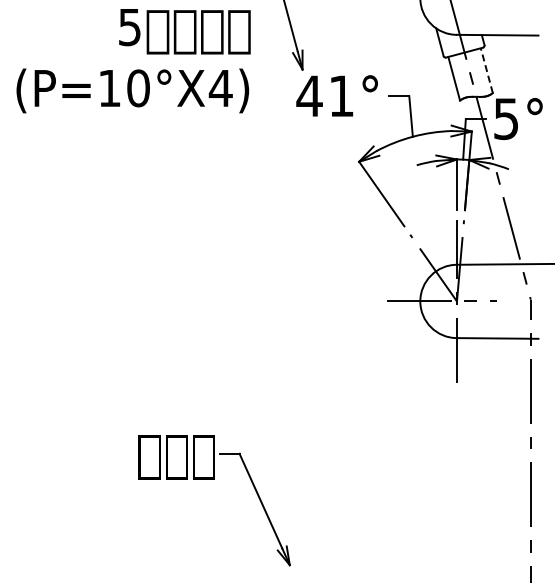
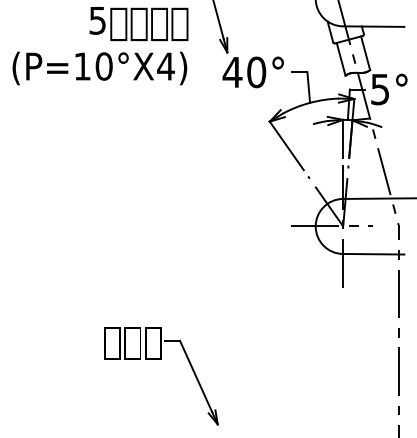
line: (486, 70) -> (365, 53), dashed -> solid
text: (341, 96) -> (256, 72), 41° -> 40°

